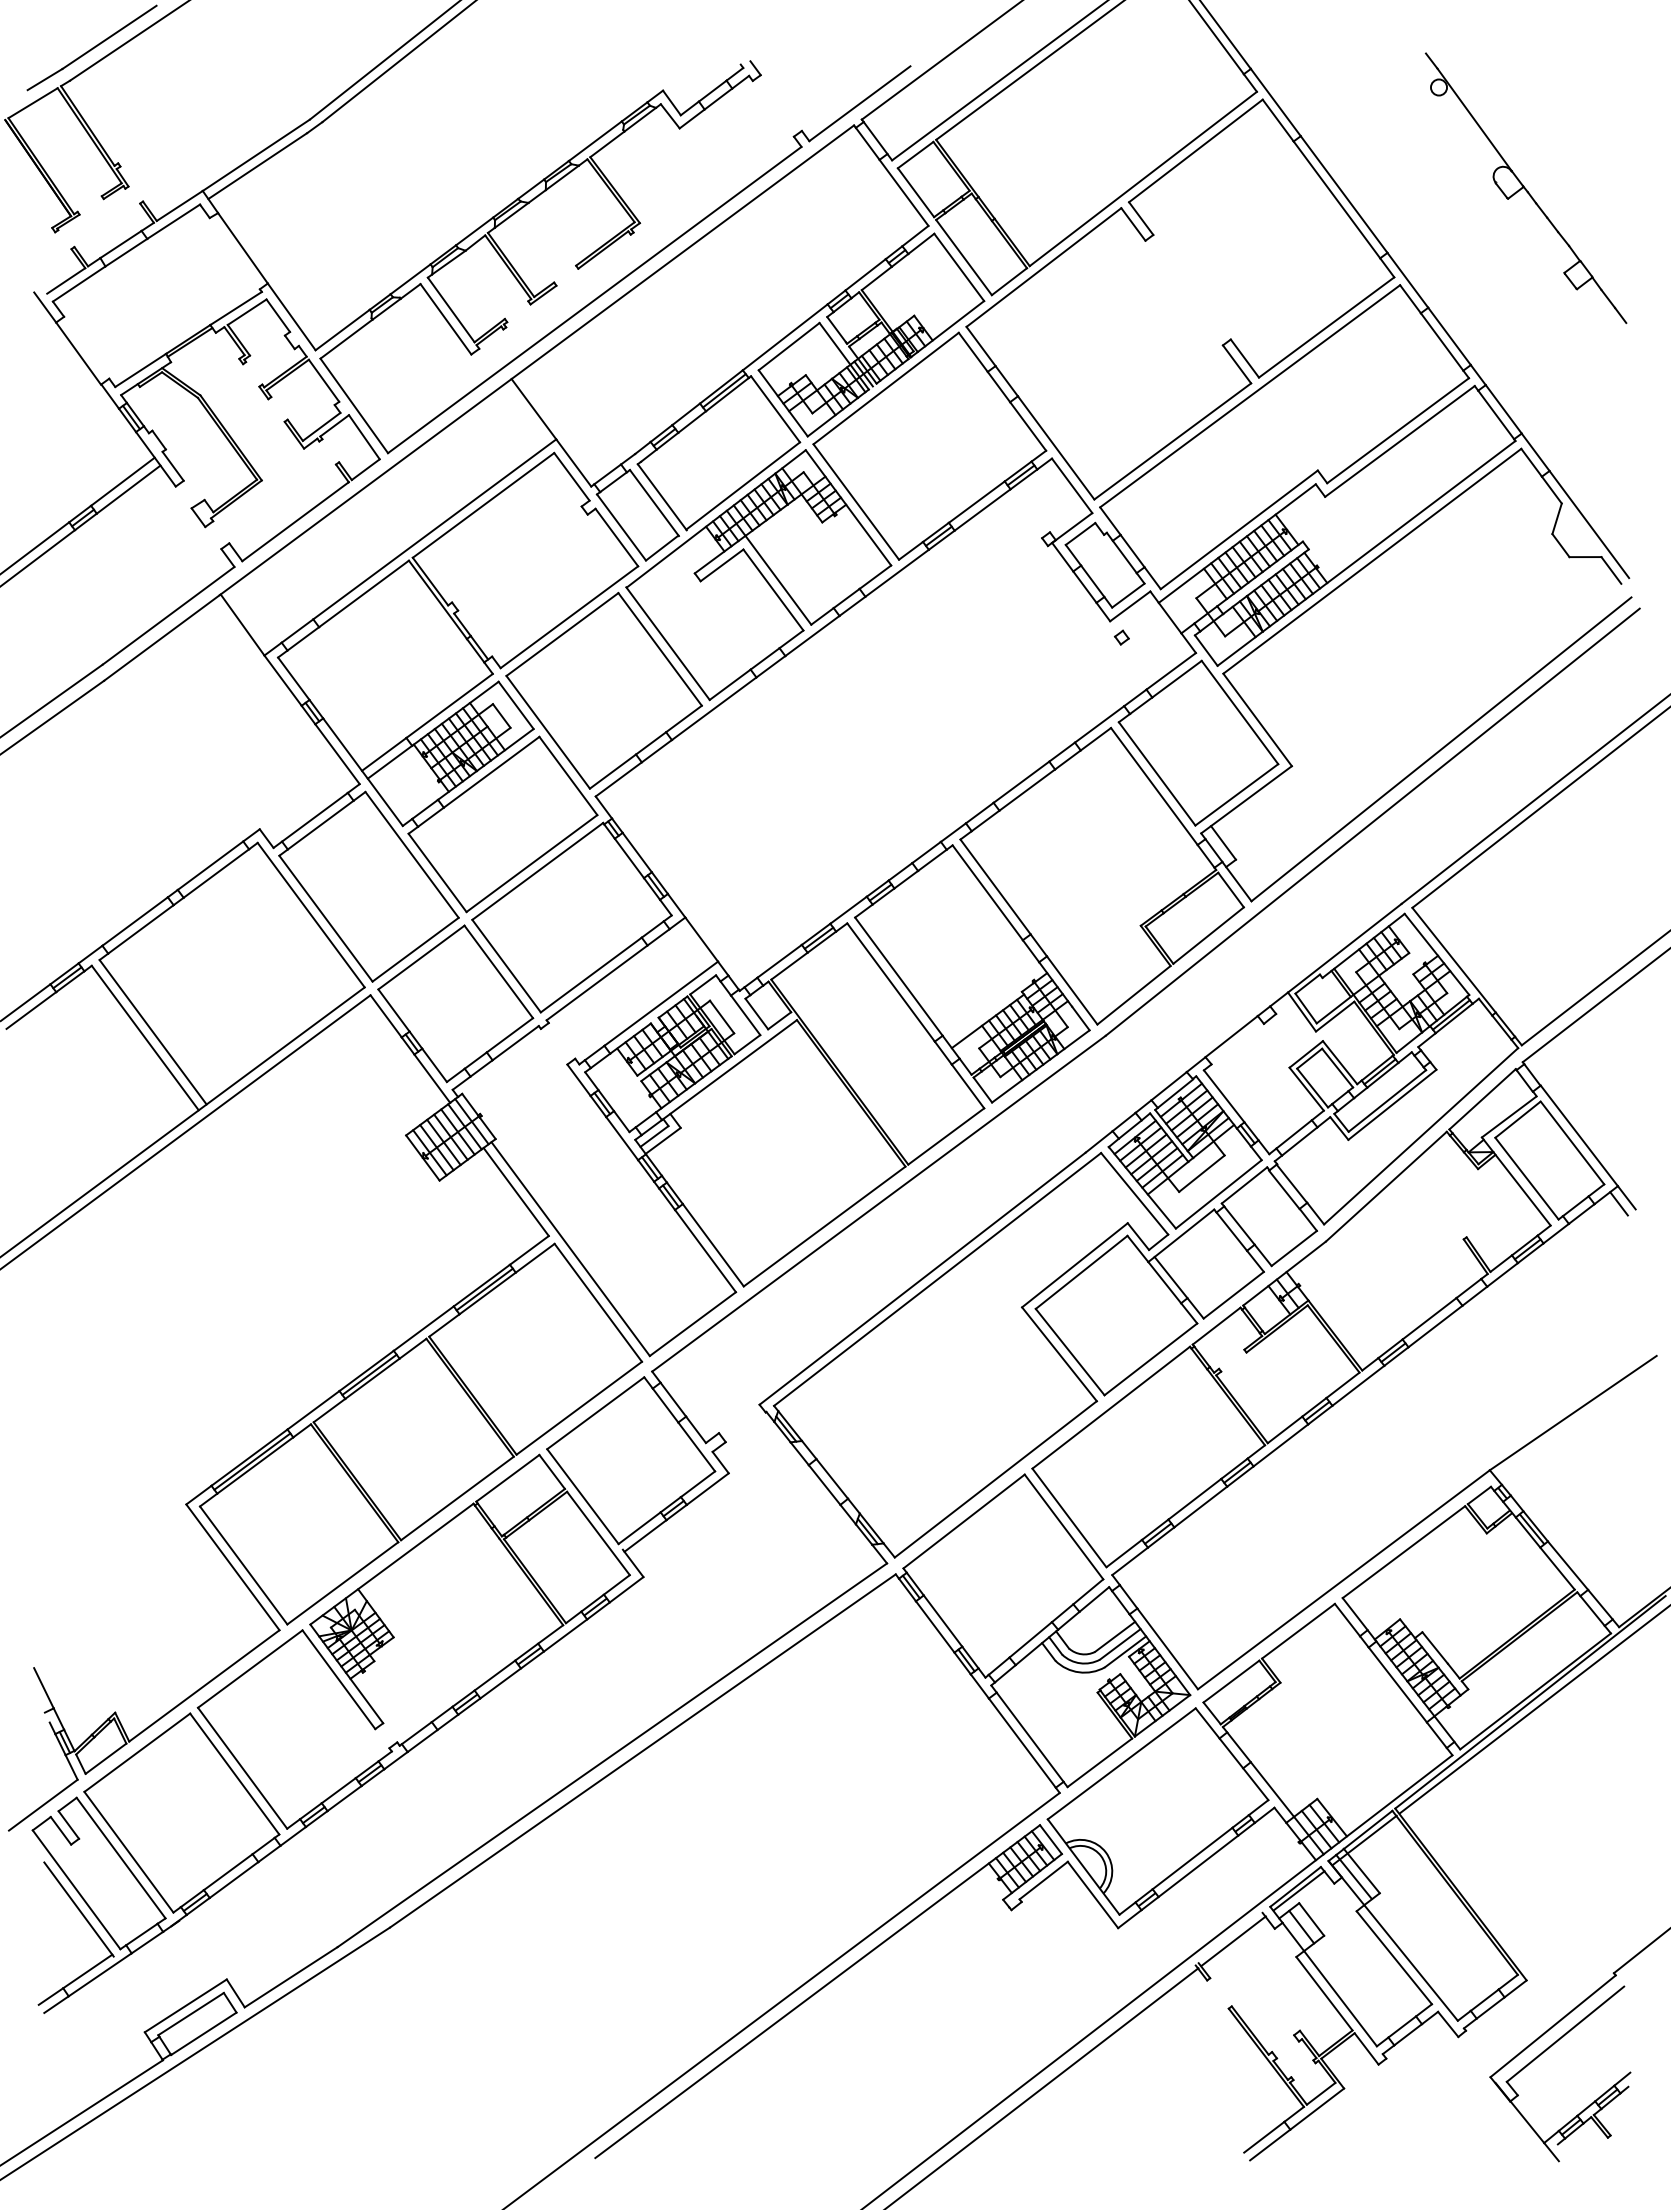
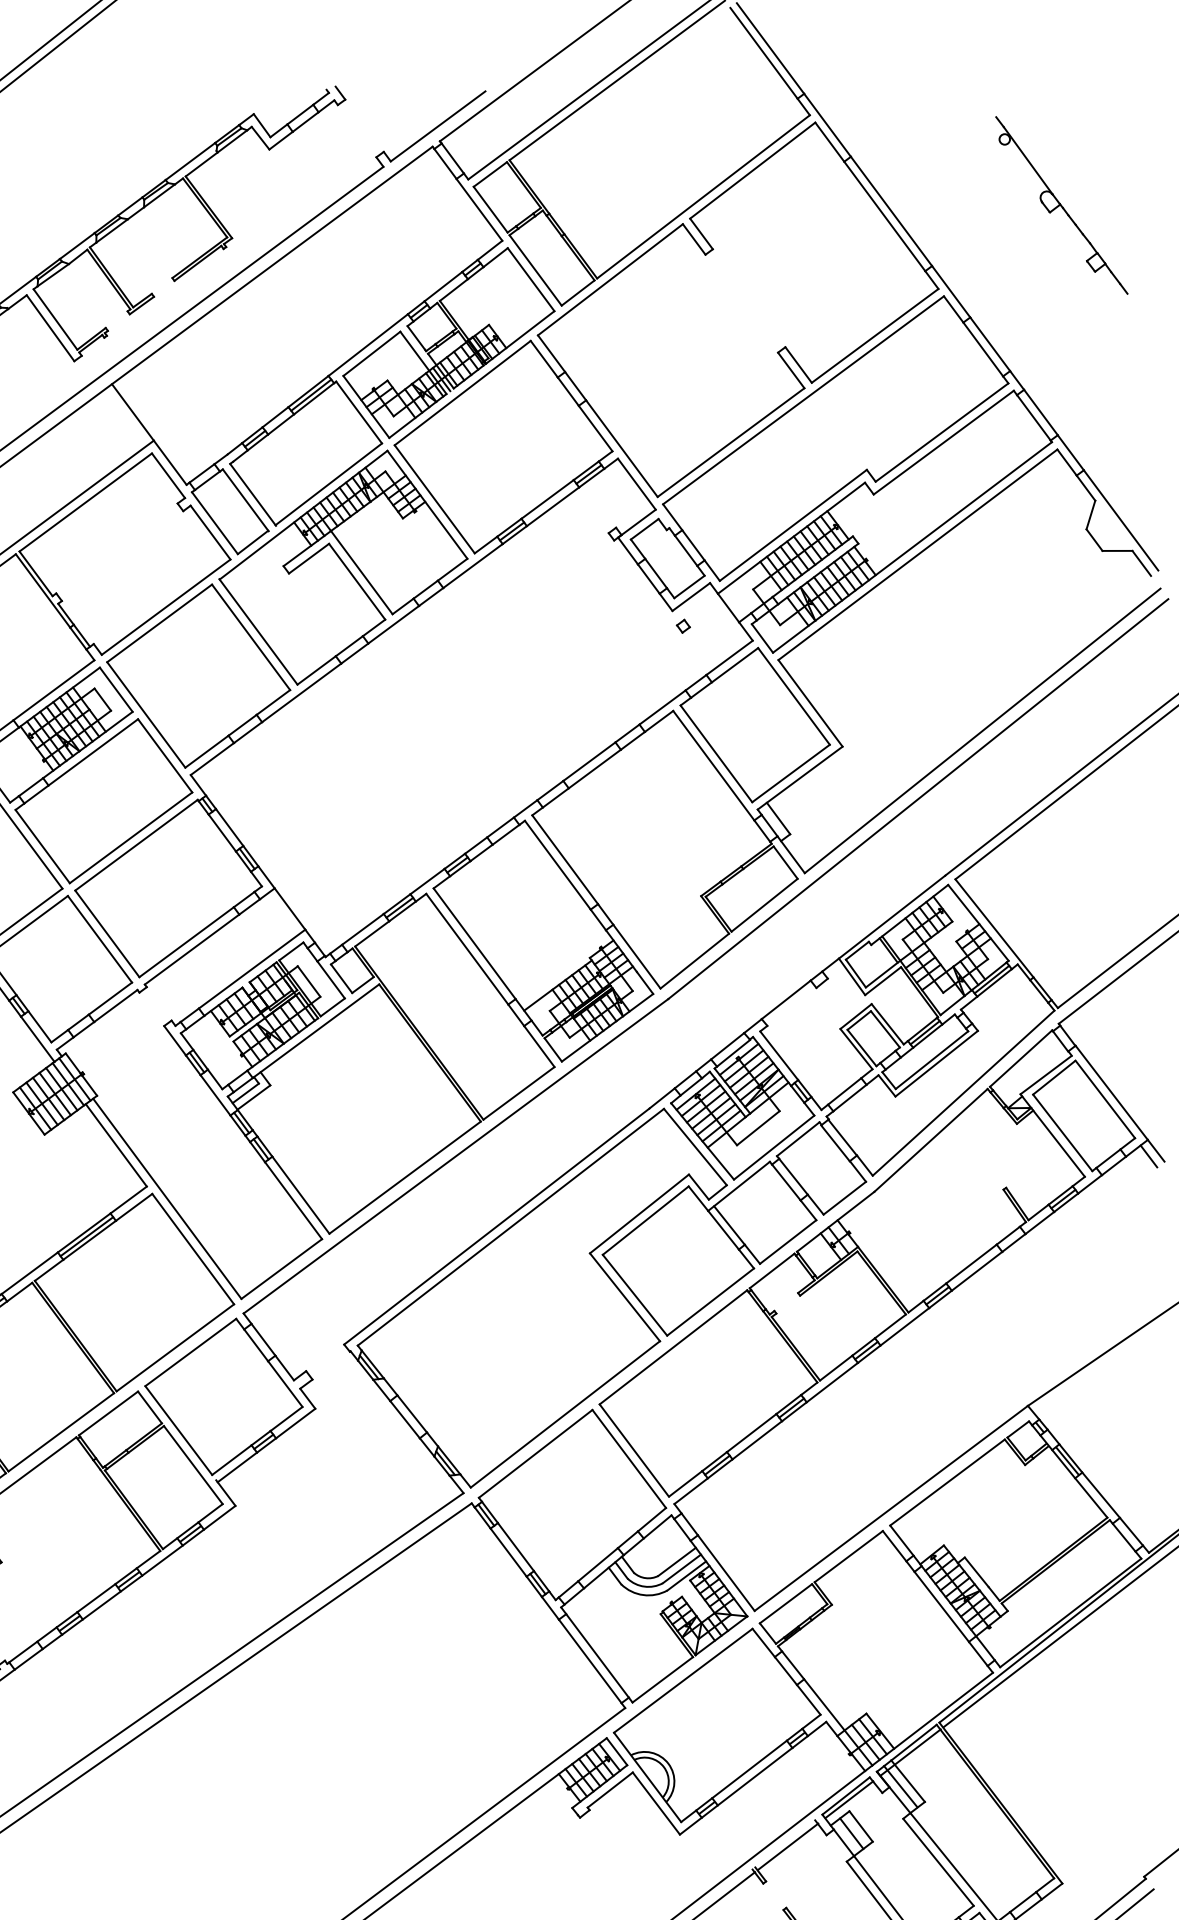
part: (1525, 187) -> (1061, 204), size x0.7

